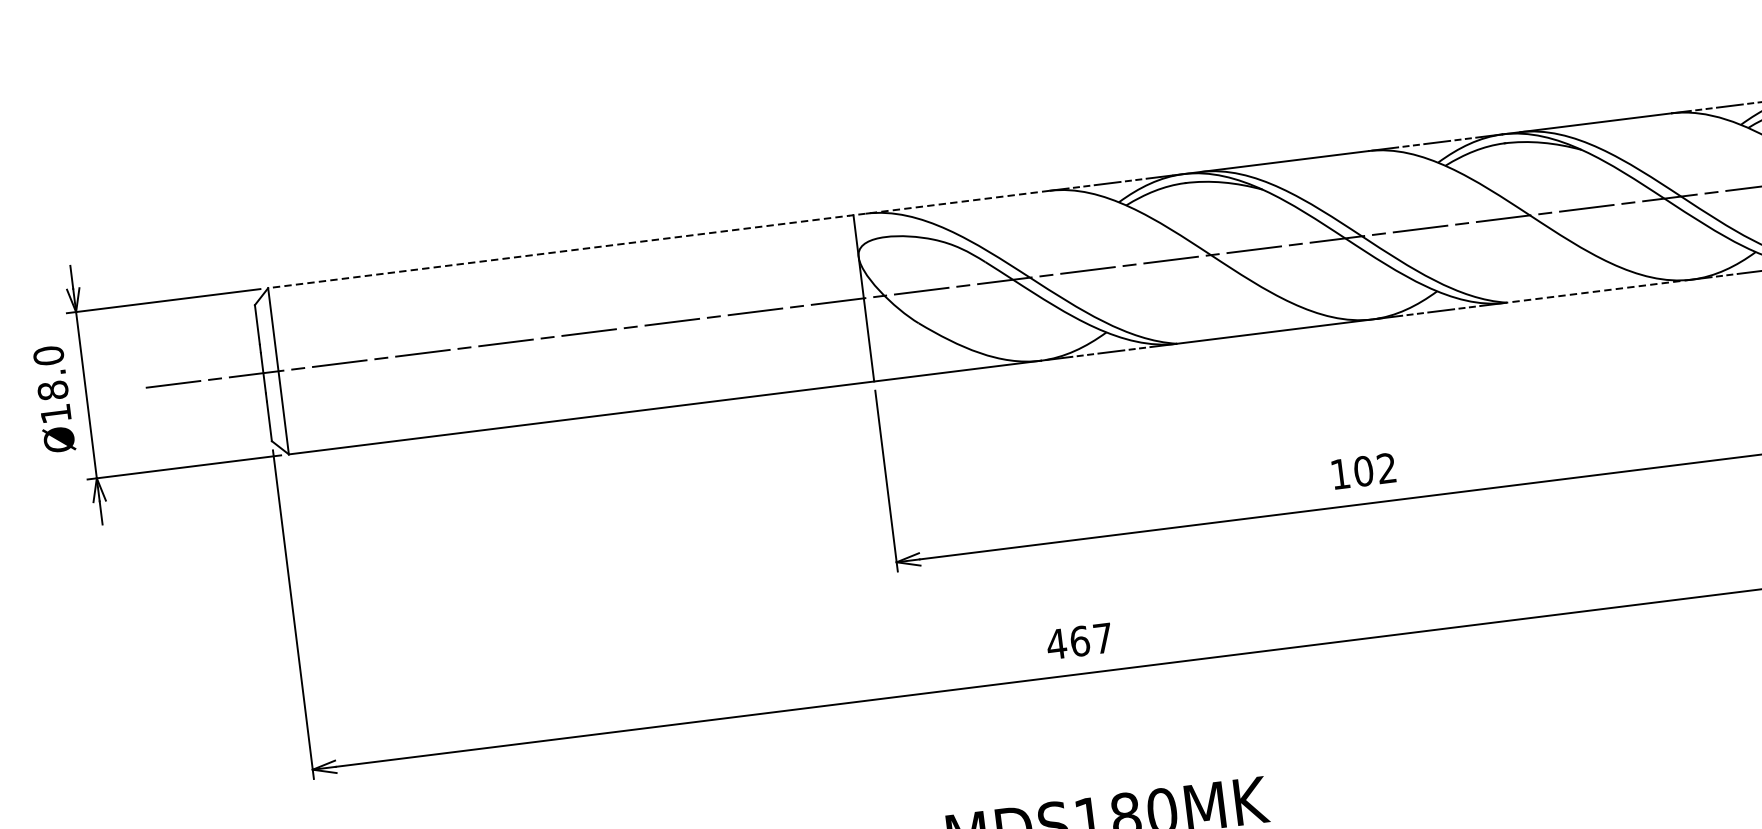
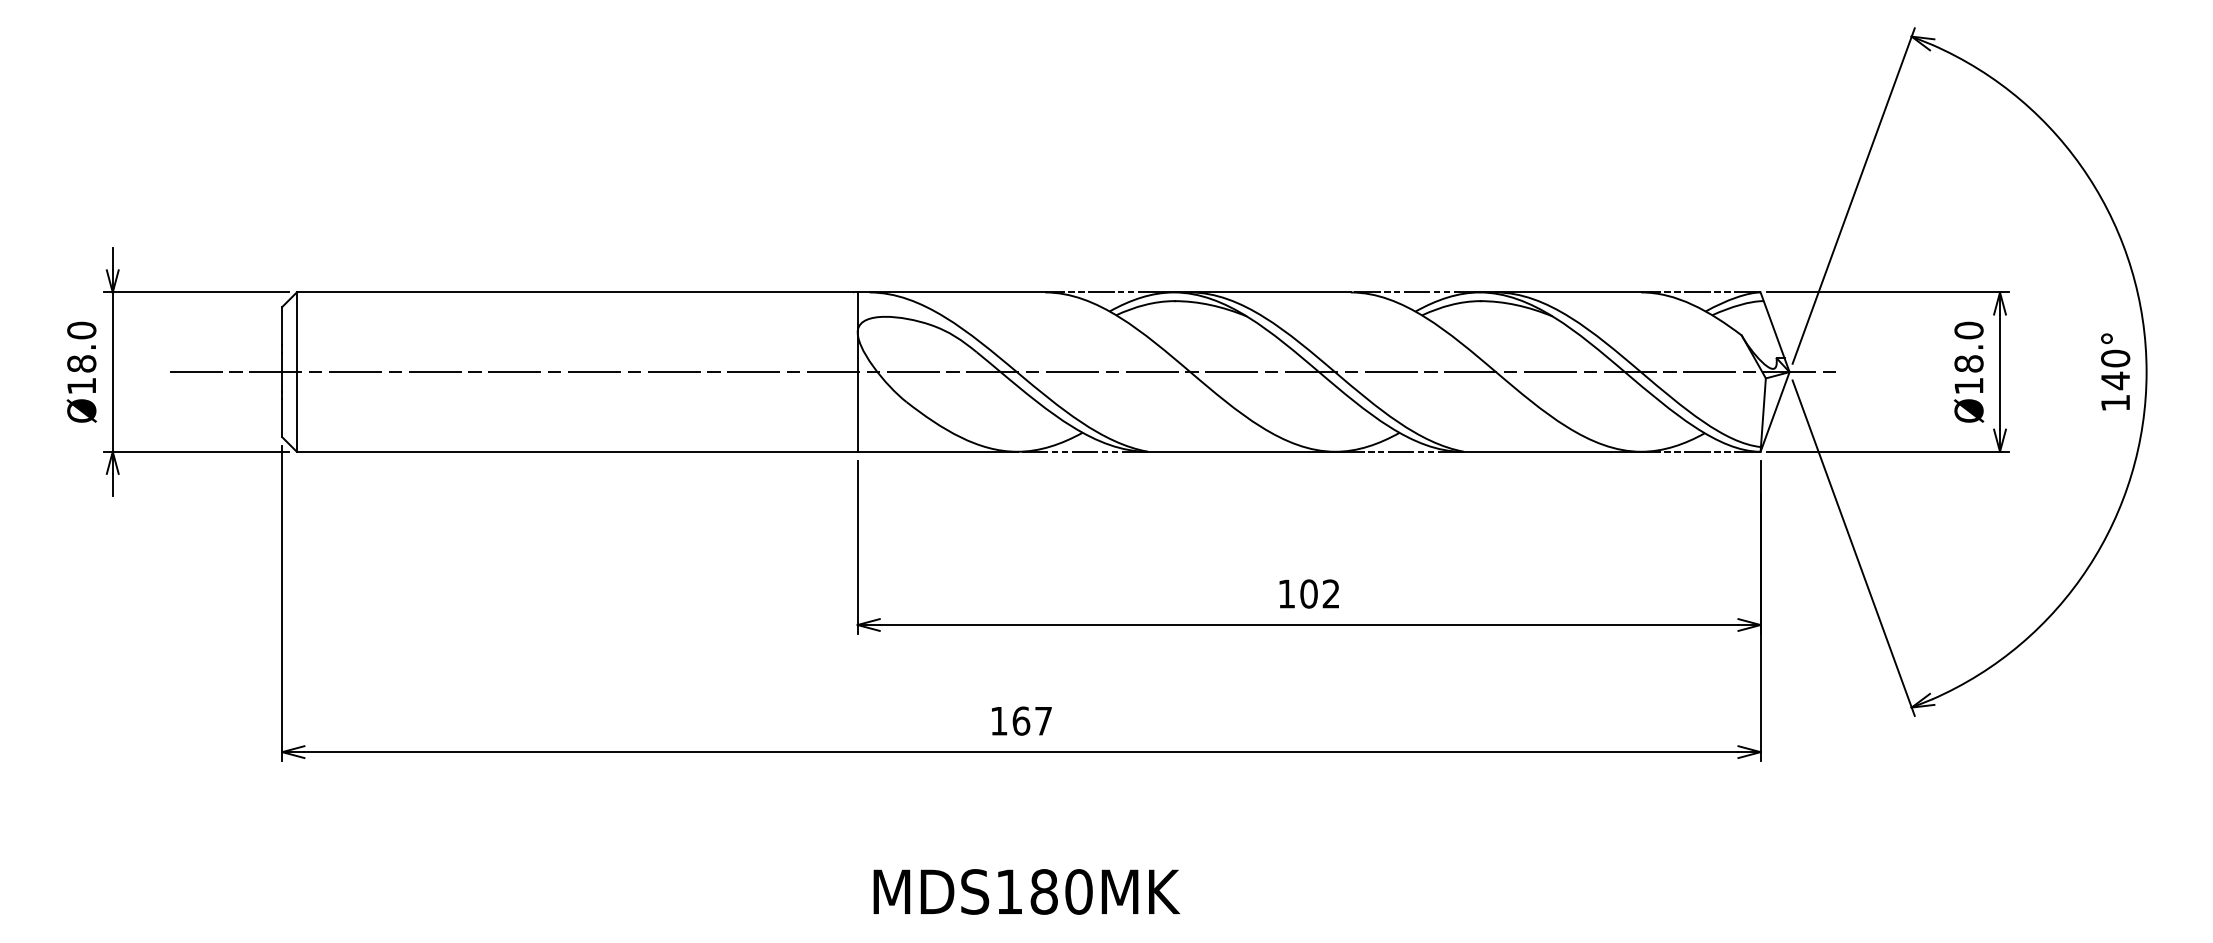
line: (658, 239) -> (670, 292), dashed -> solid
line: (1599, 290) -> (1552, 451), dashed -> solid
text: (1056, 644) -> (998, 721), 467 -> 167

